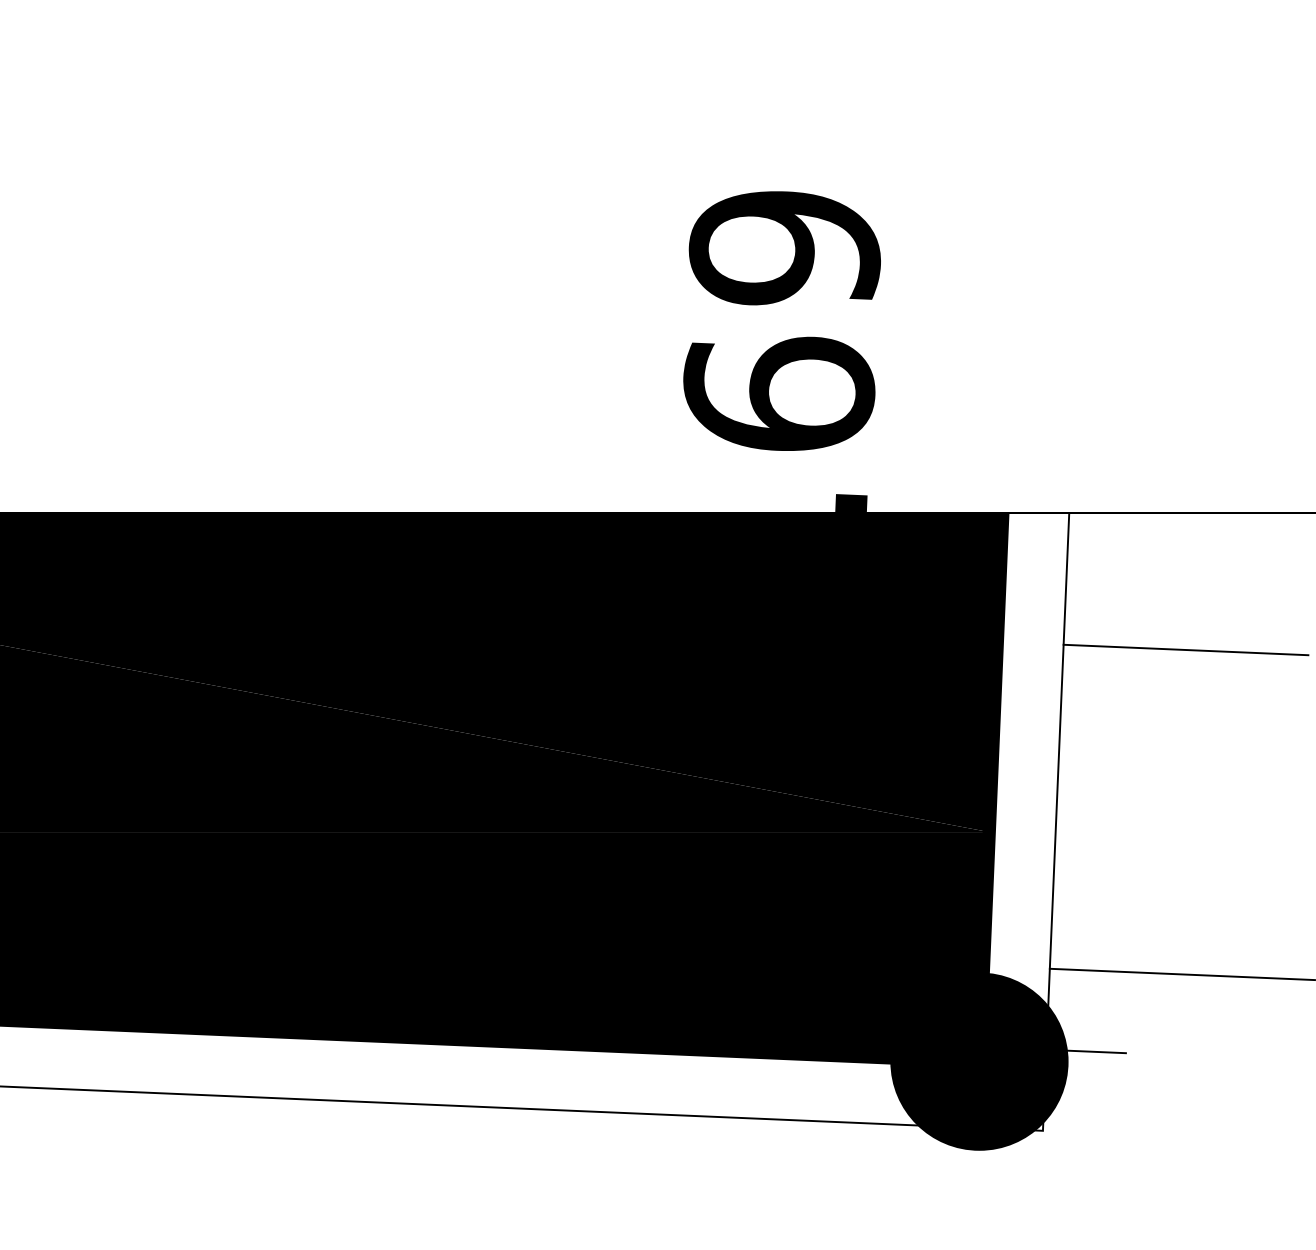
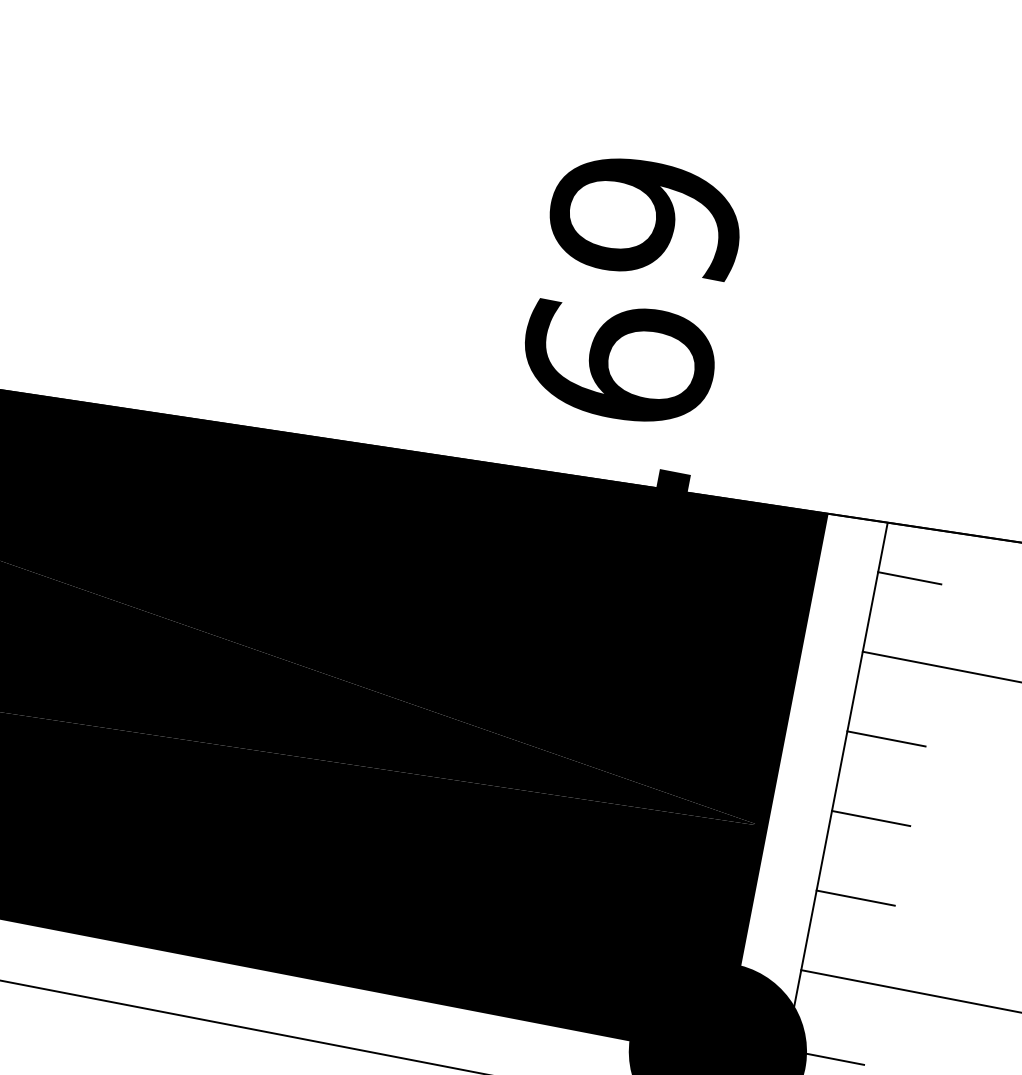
line: (1099, 564) -> (910, 577), added
line: (1099, 727) -> (886, 738), added
line: (1096, 808) -> (871, 818), added
line: (1092, 889) -> (855, 898), added

